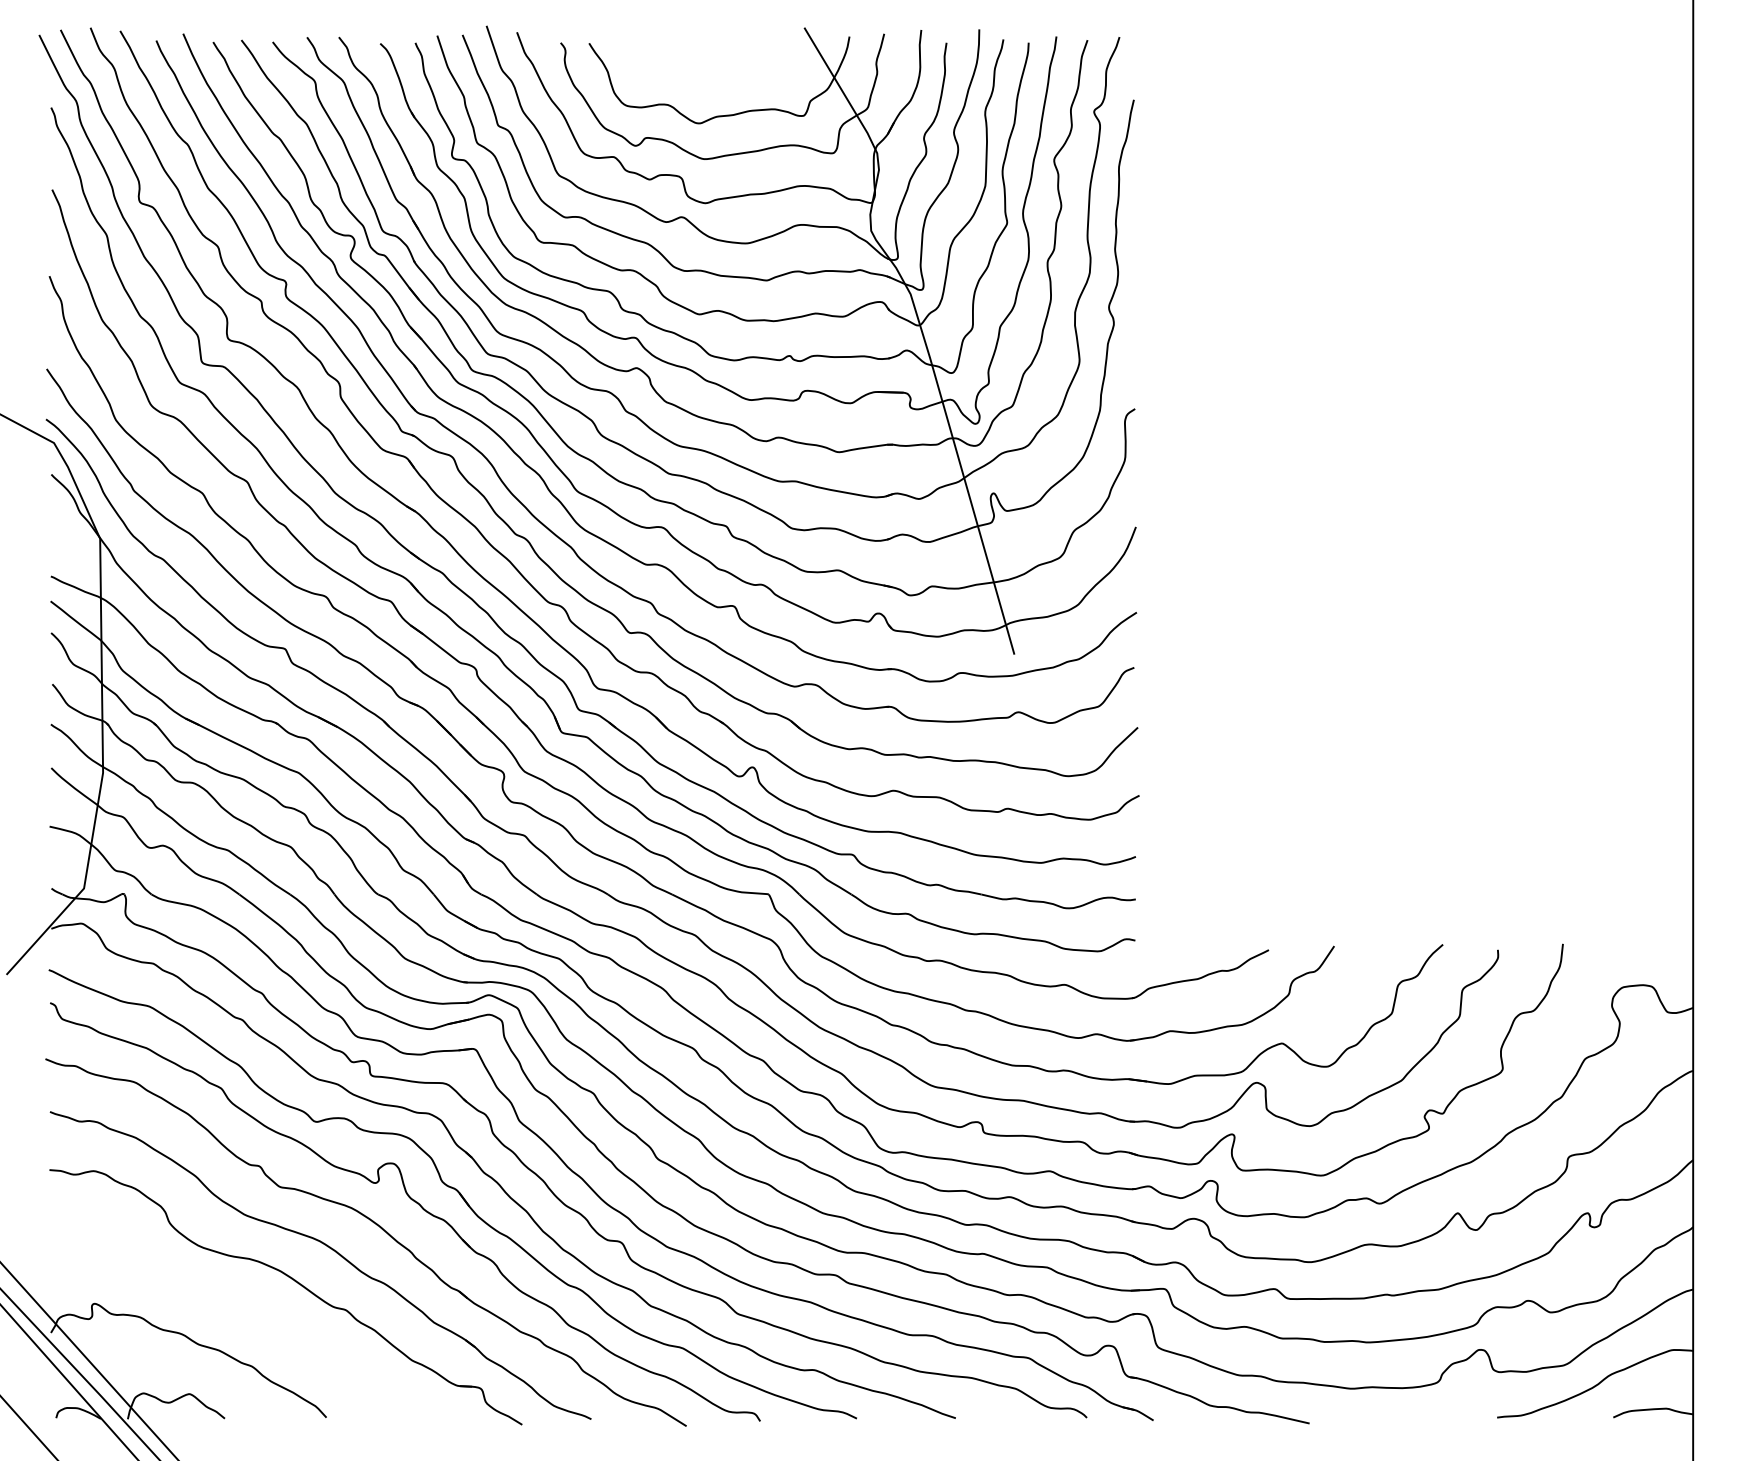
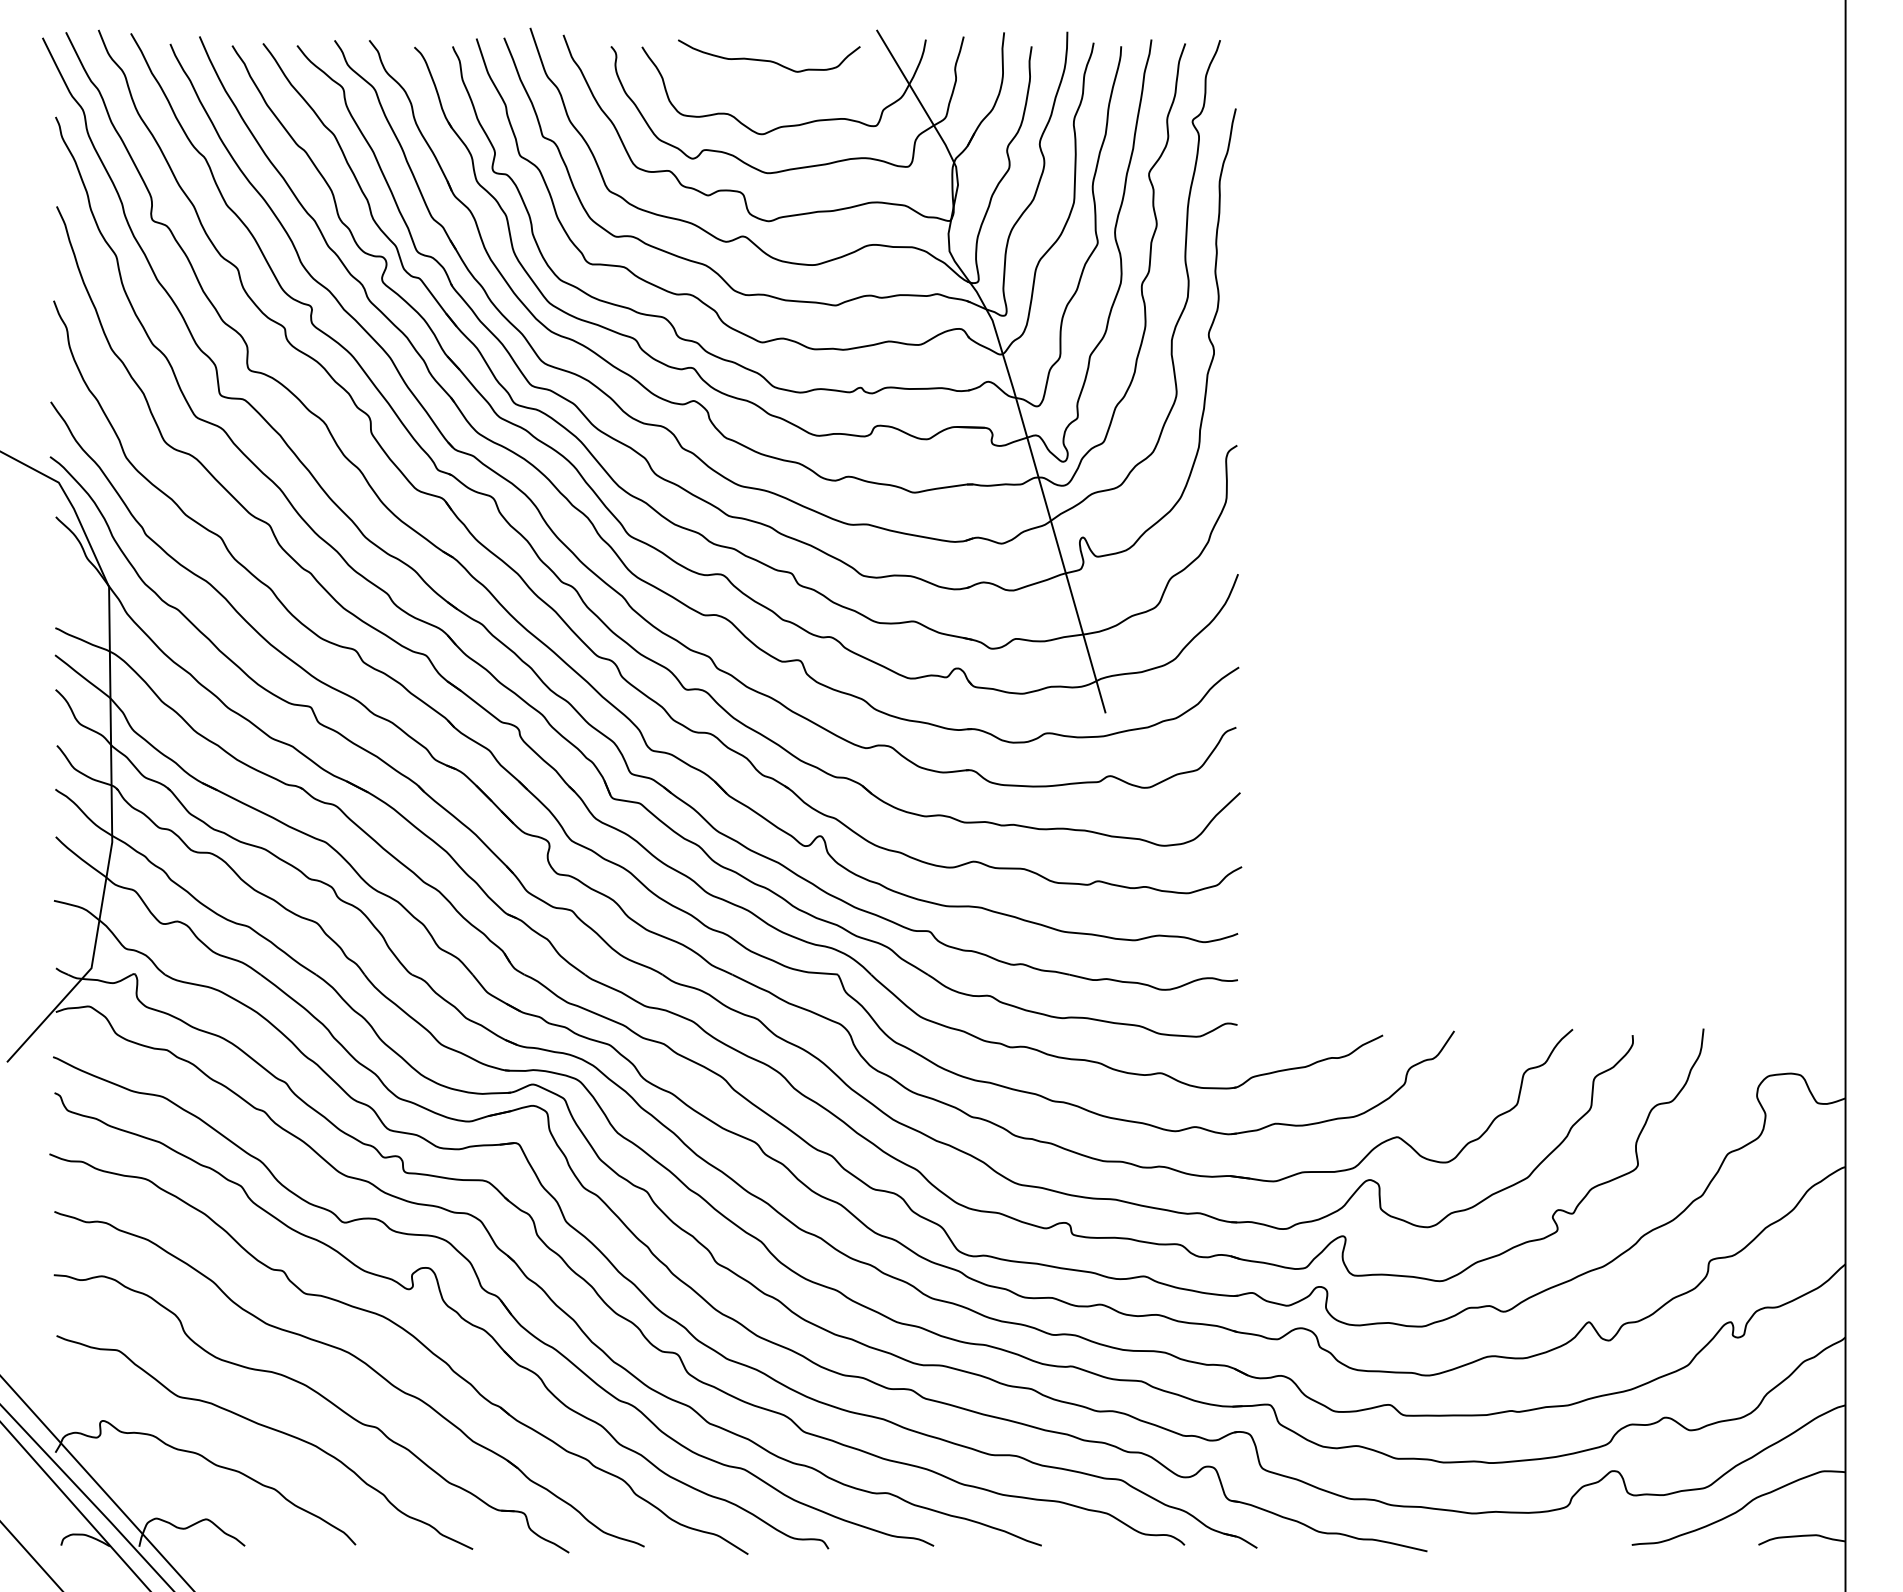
curve: (706, 55) -> (769, 60), added
curve: (245, 1310) -> (267, 1428), added

